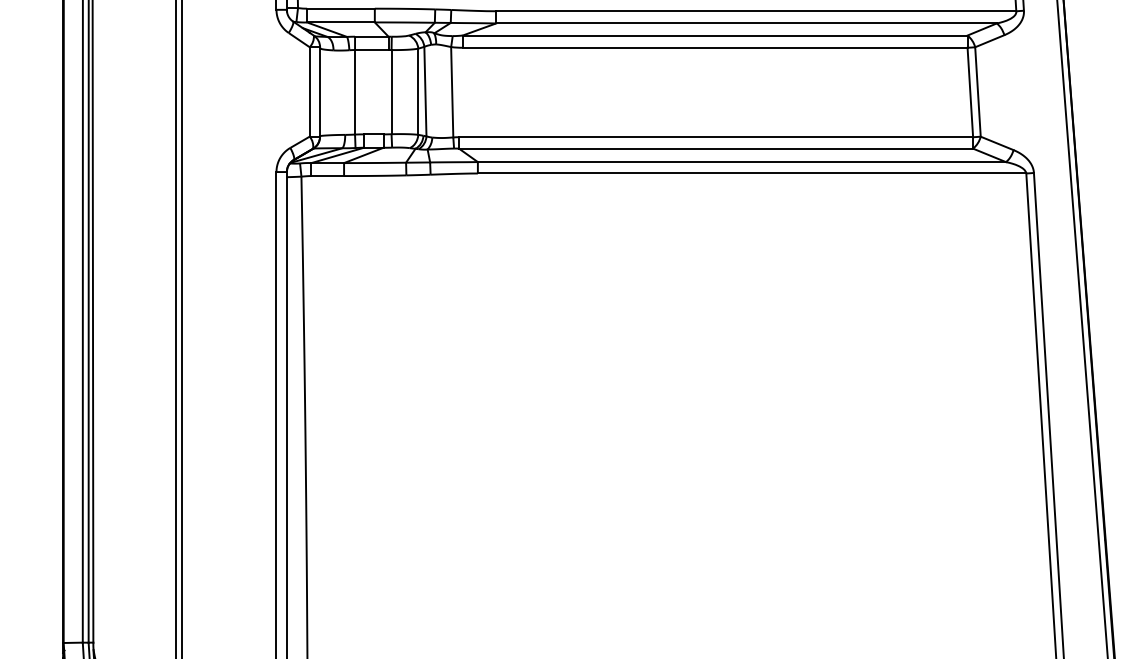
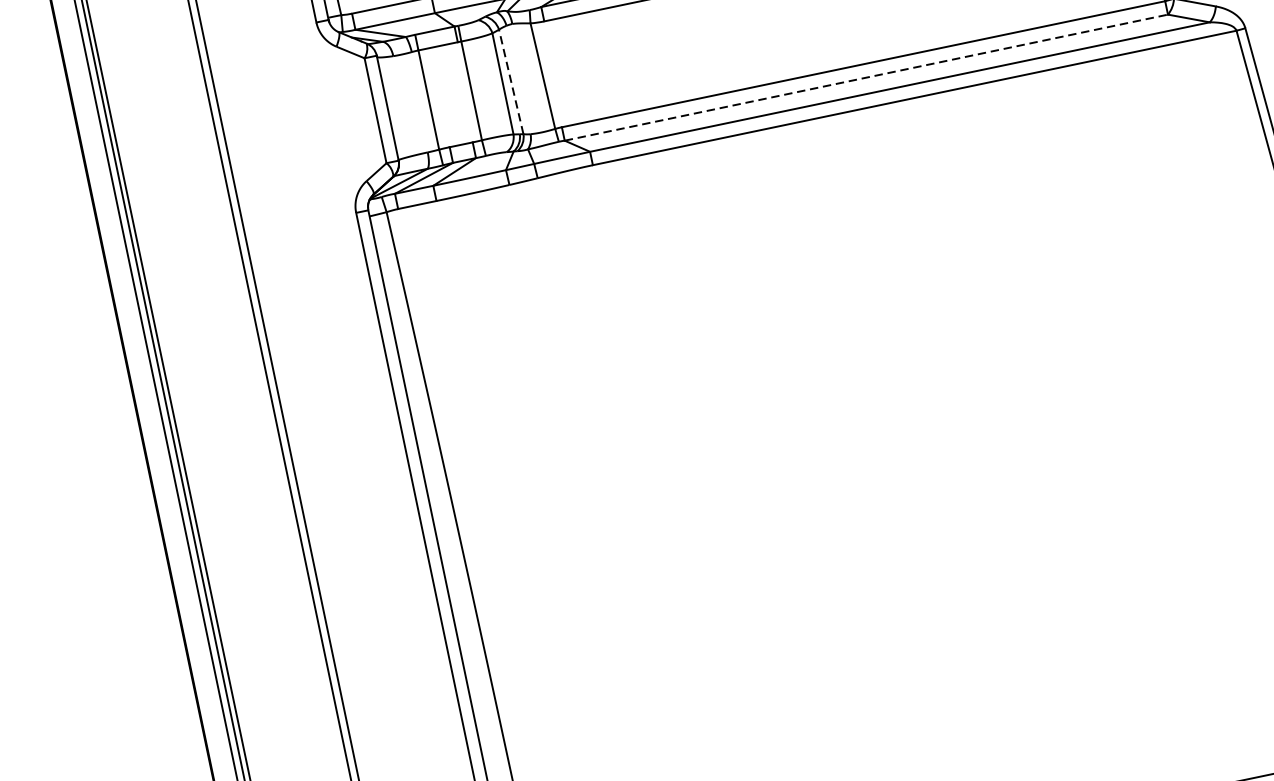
line: (425, 91) -> (511, 81), solid -> dashed
line: (716, 148) -> (866, 77), solid -> dashed

